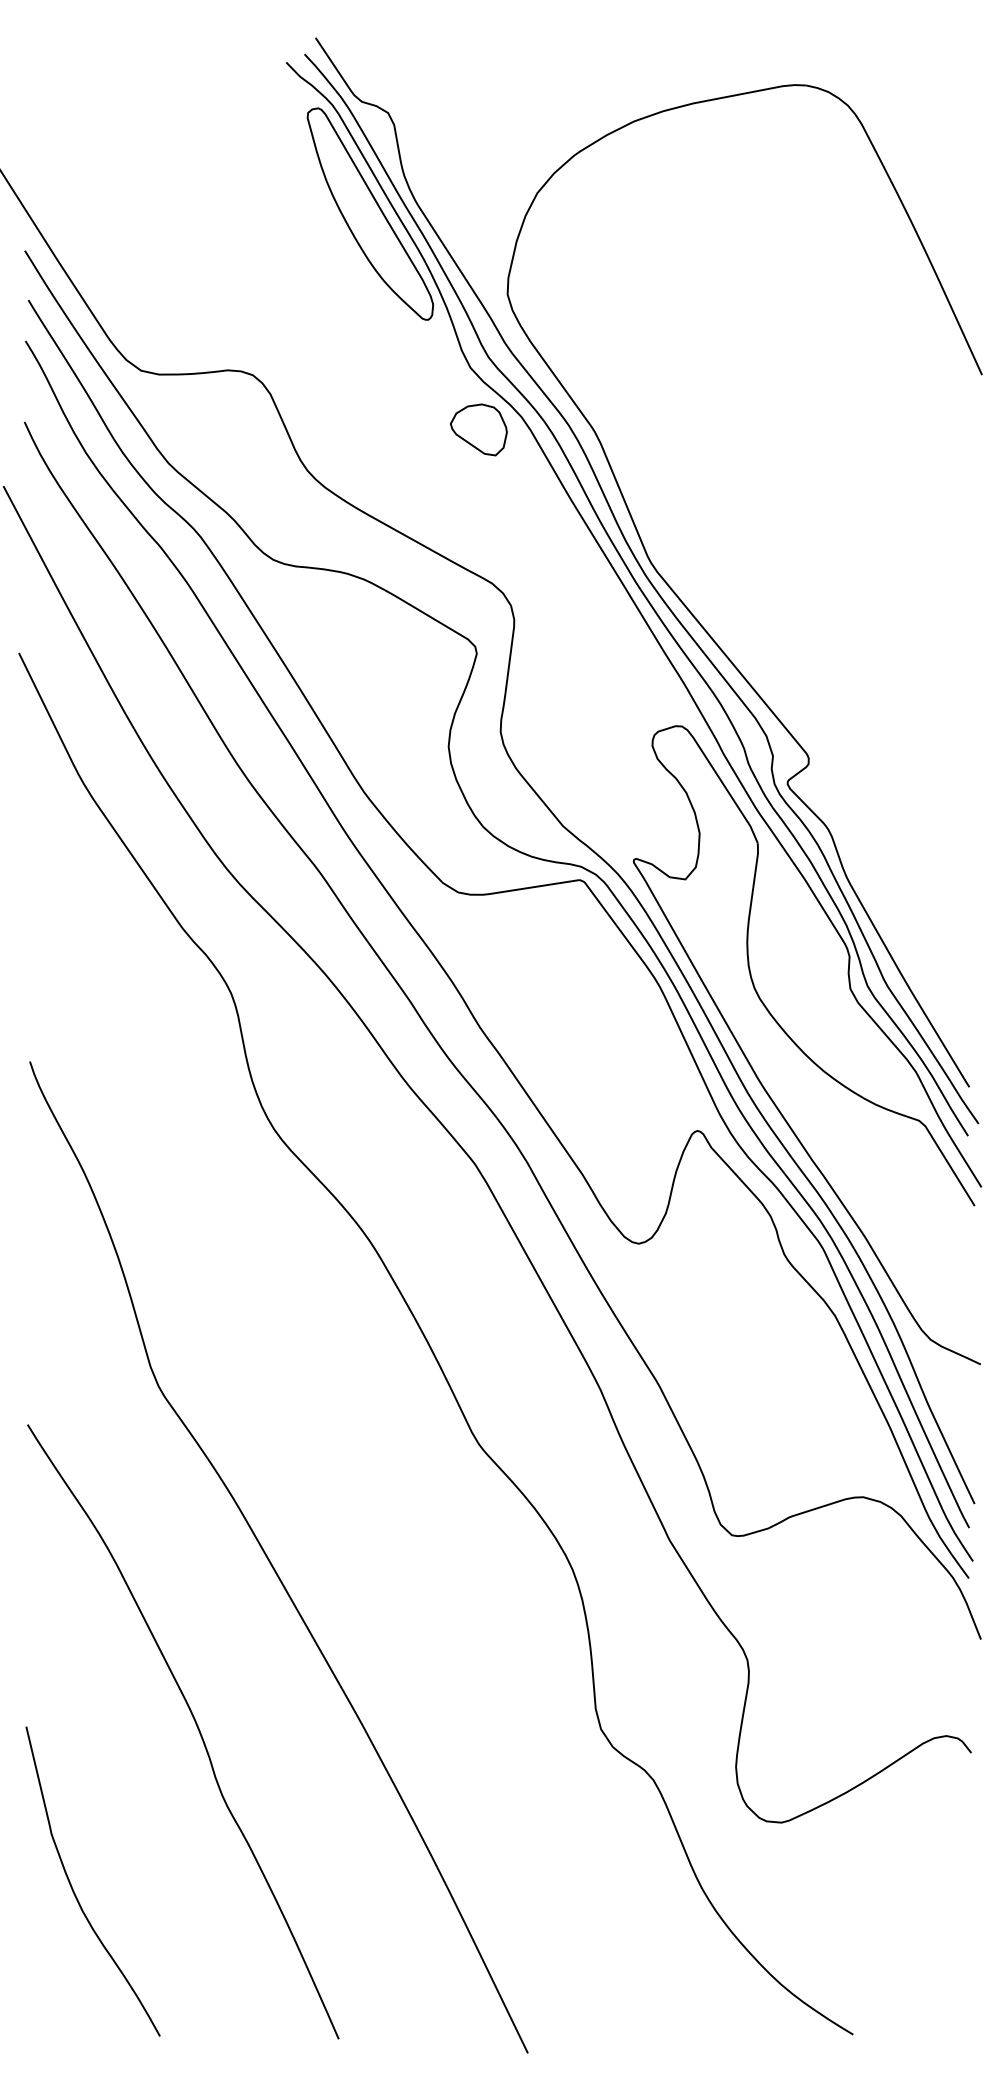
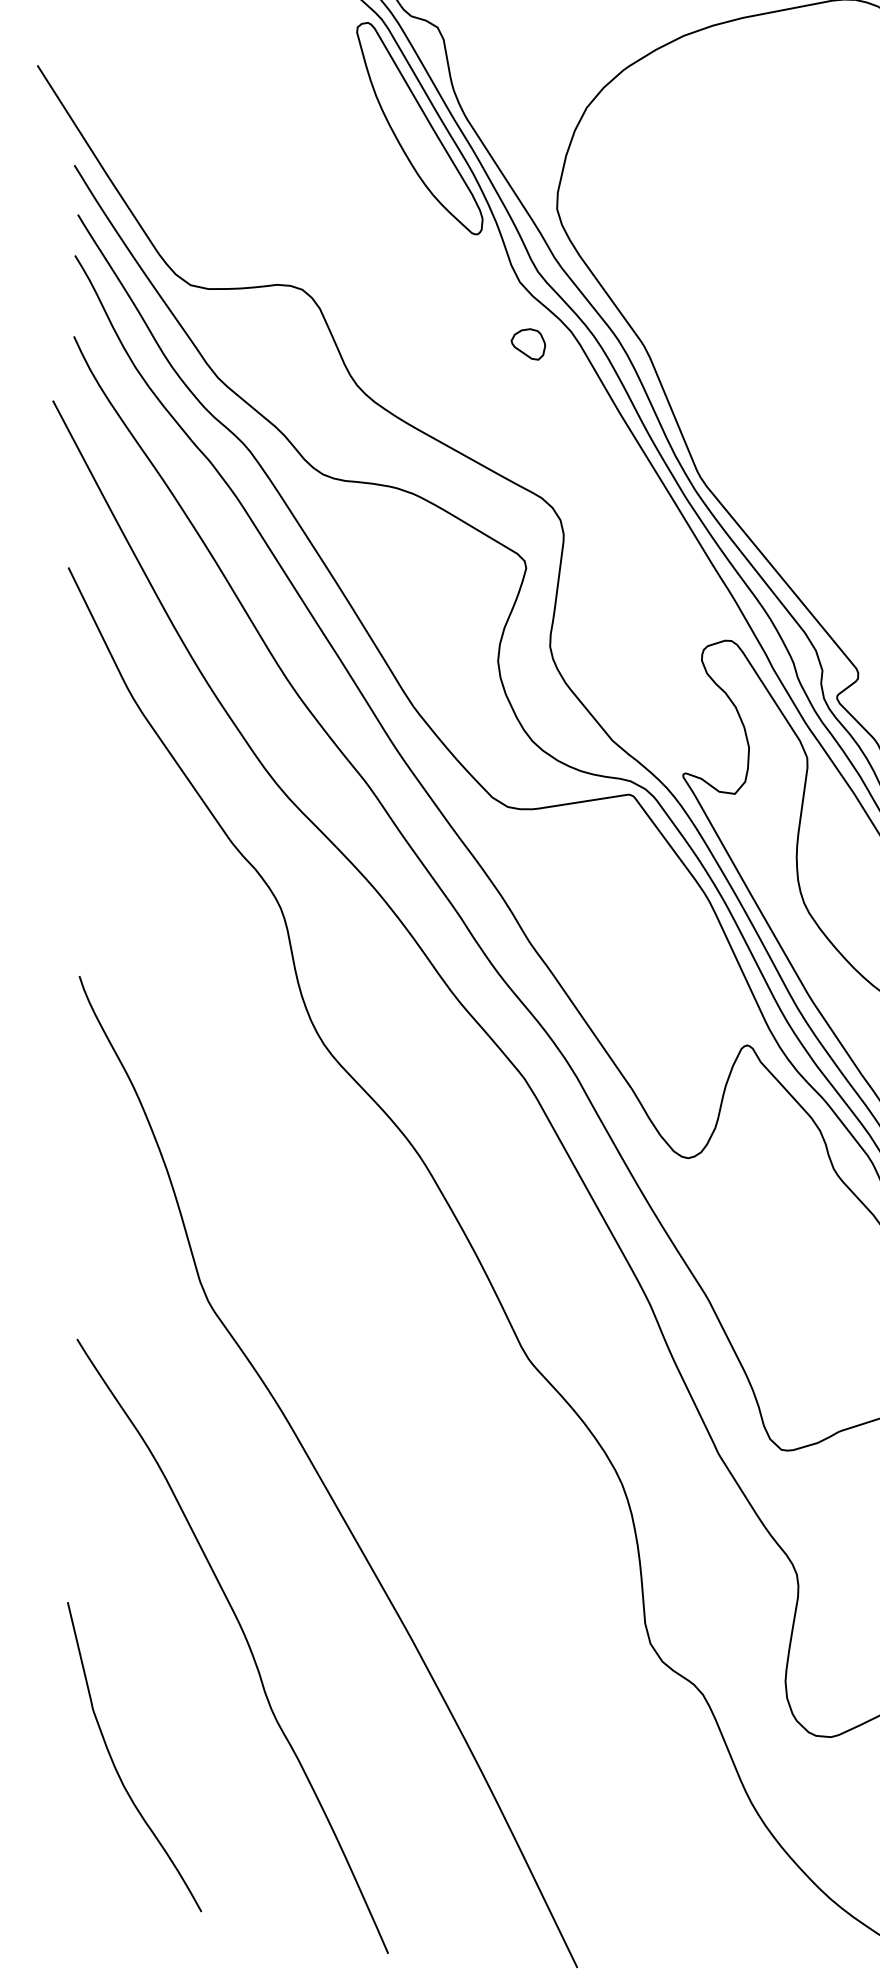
part: (478, 429) -> (527, 344), size x0.6
curve: (73, 1888) -> (114, 1764), moved

